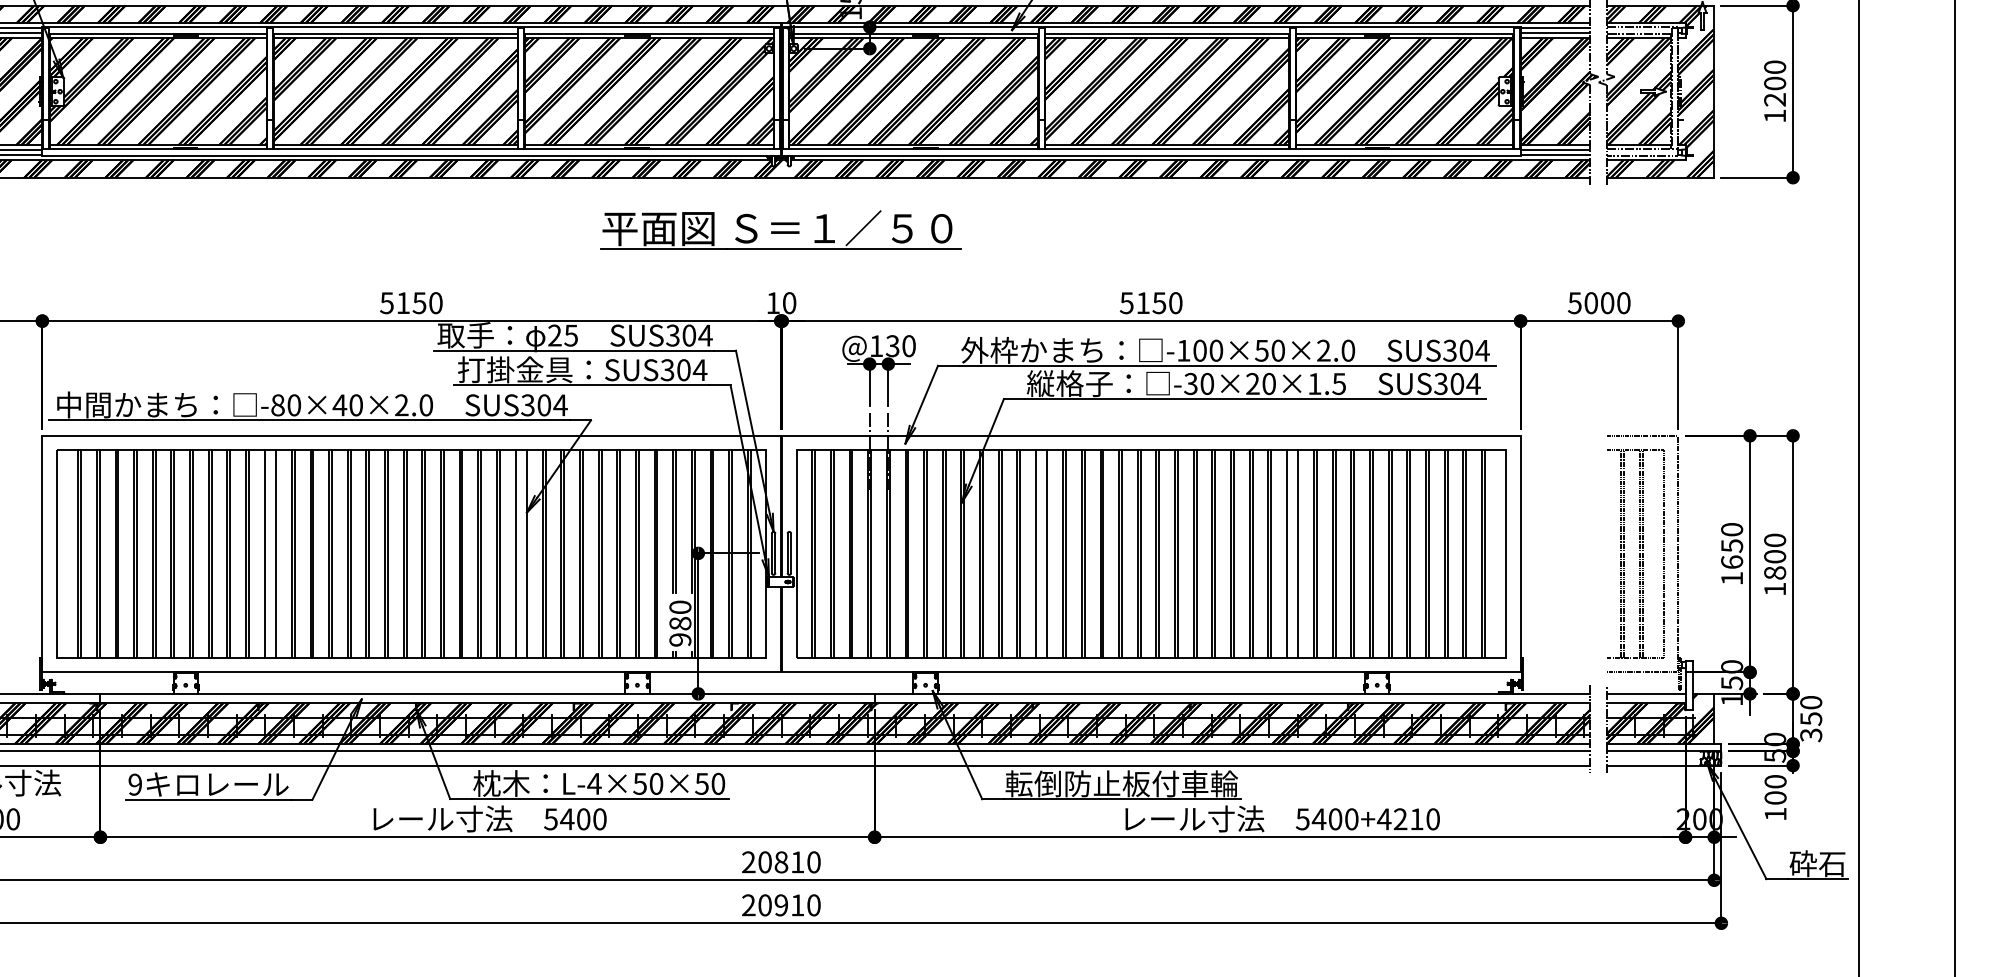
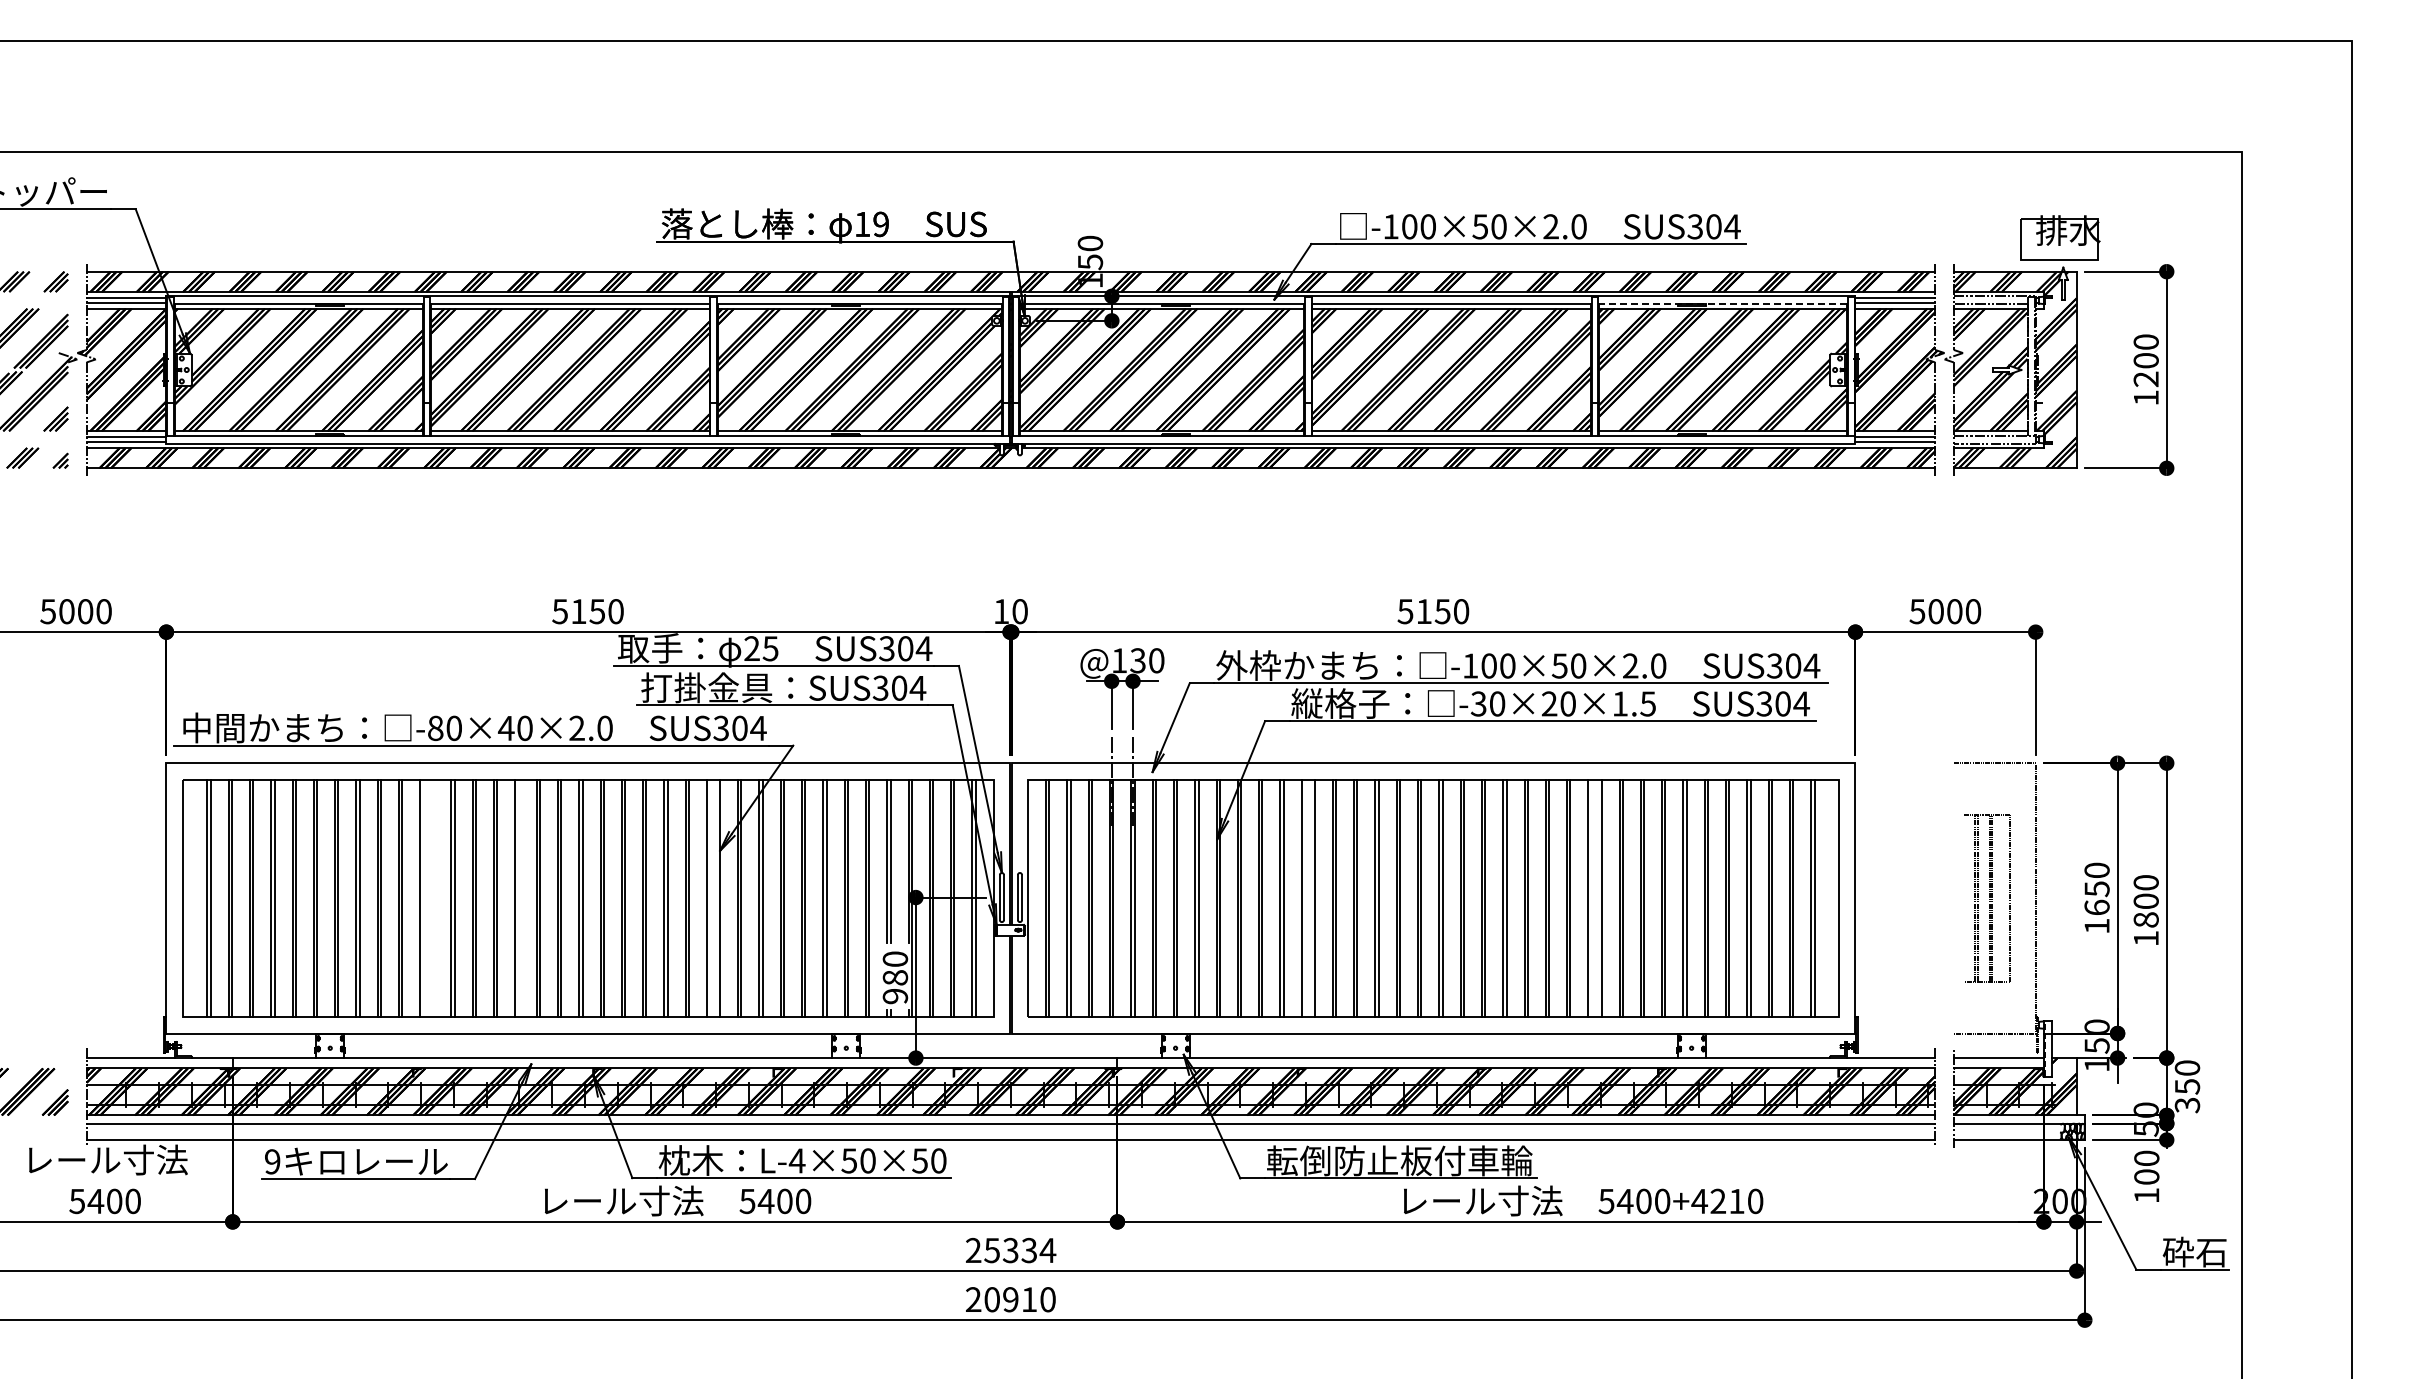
line: (1404, 34) -> (1722, 304), solid -> dashed
part: (780, 229) -> (1009, 527), removed
line: (276, 554) -> (433, 898), removed
line: (350, 554) -> (518, 898), removed
part: (1635, 554) -> (1986, 898), size x0.7
text: (789, 862) -> (1020, 1250), 20810 -> 25334

